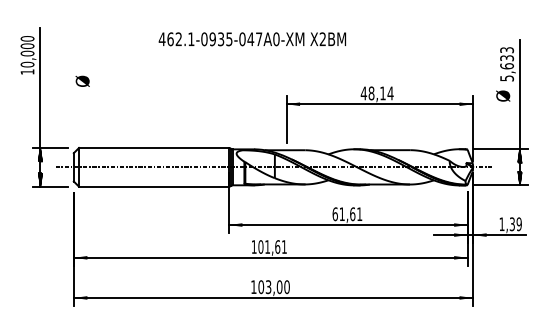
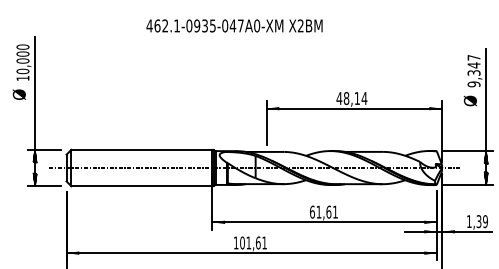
text: (251, 39) -> (233, 26), moved
text: (507, 64) -> (474, 71), 5,633 -> 9,347
text: (82, 80) -> (19, 93), moved

